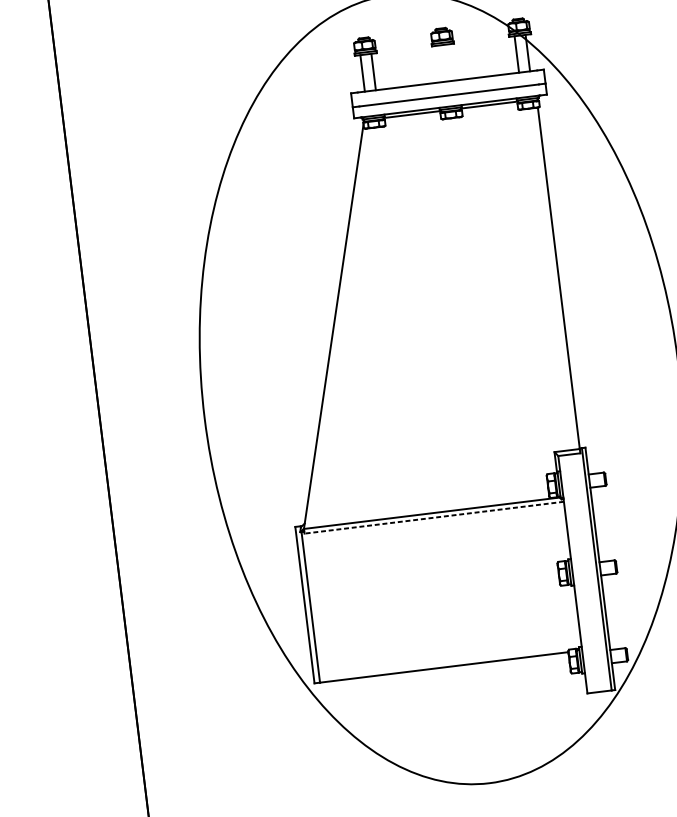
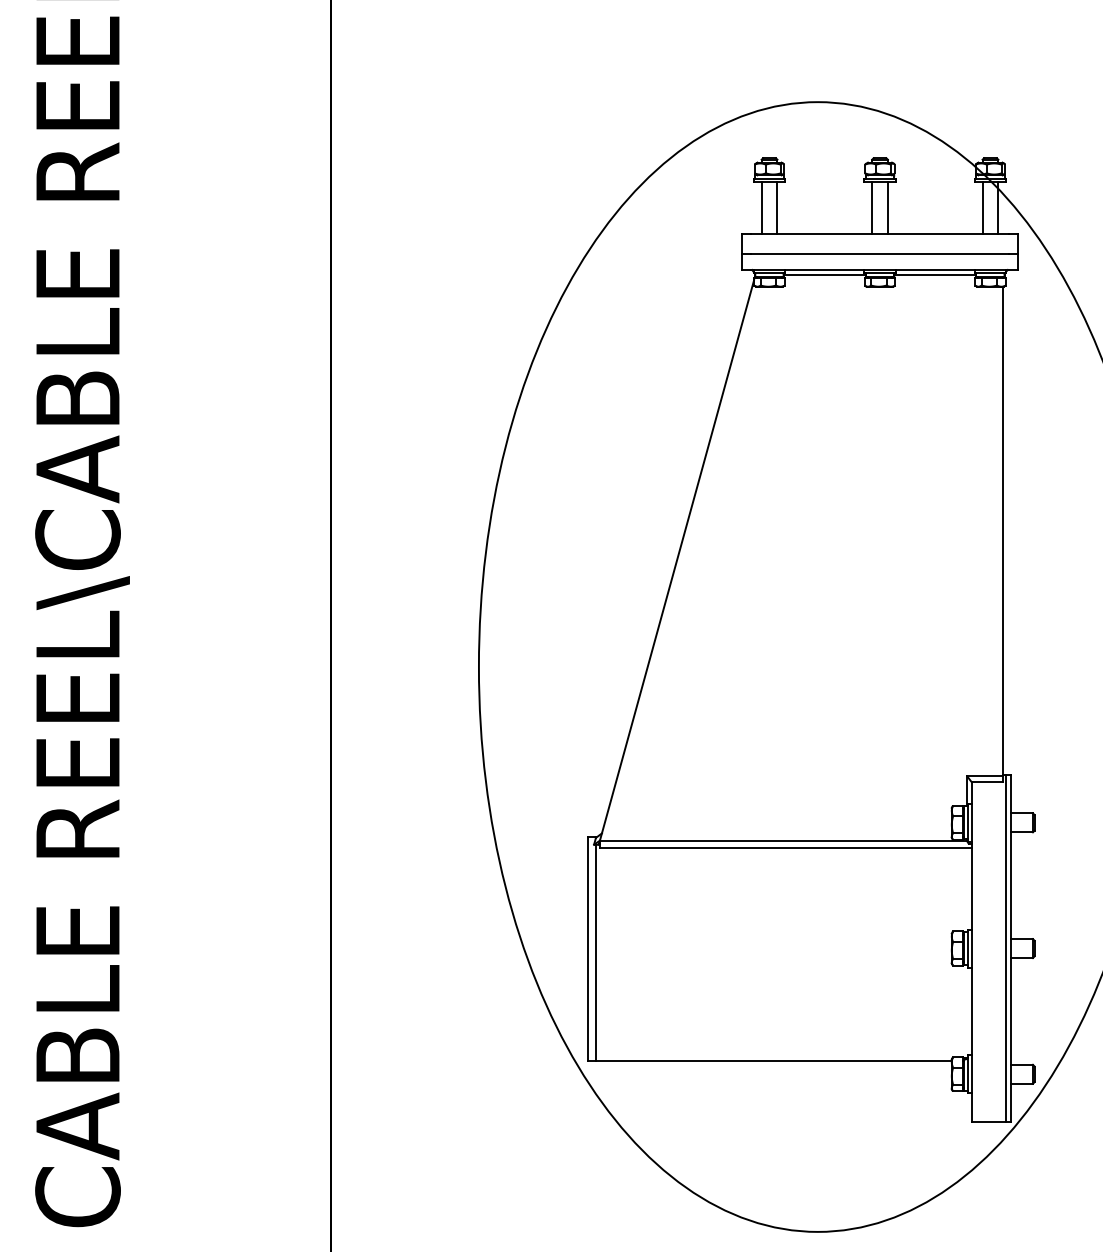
line: (450, 62) -> (887, 207), added
line: (439, 63) -> (872, 207), added
line: (434, 517) -> (785, 847), dashed -> solid

